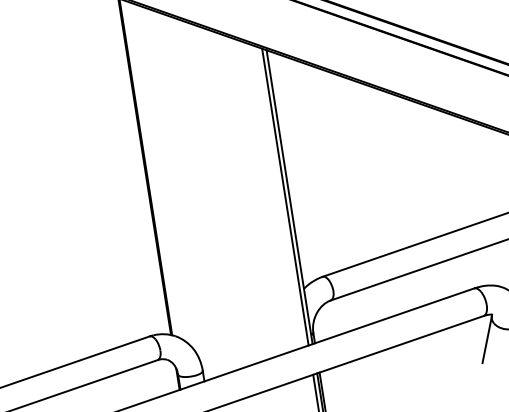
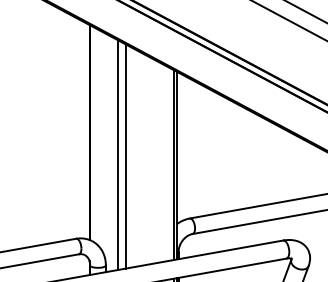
line: (195, 194) -> (118, 154), added
line: (206, 195) -> (125, 156), added

